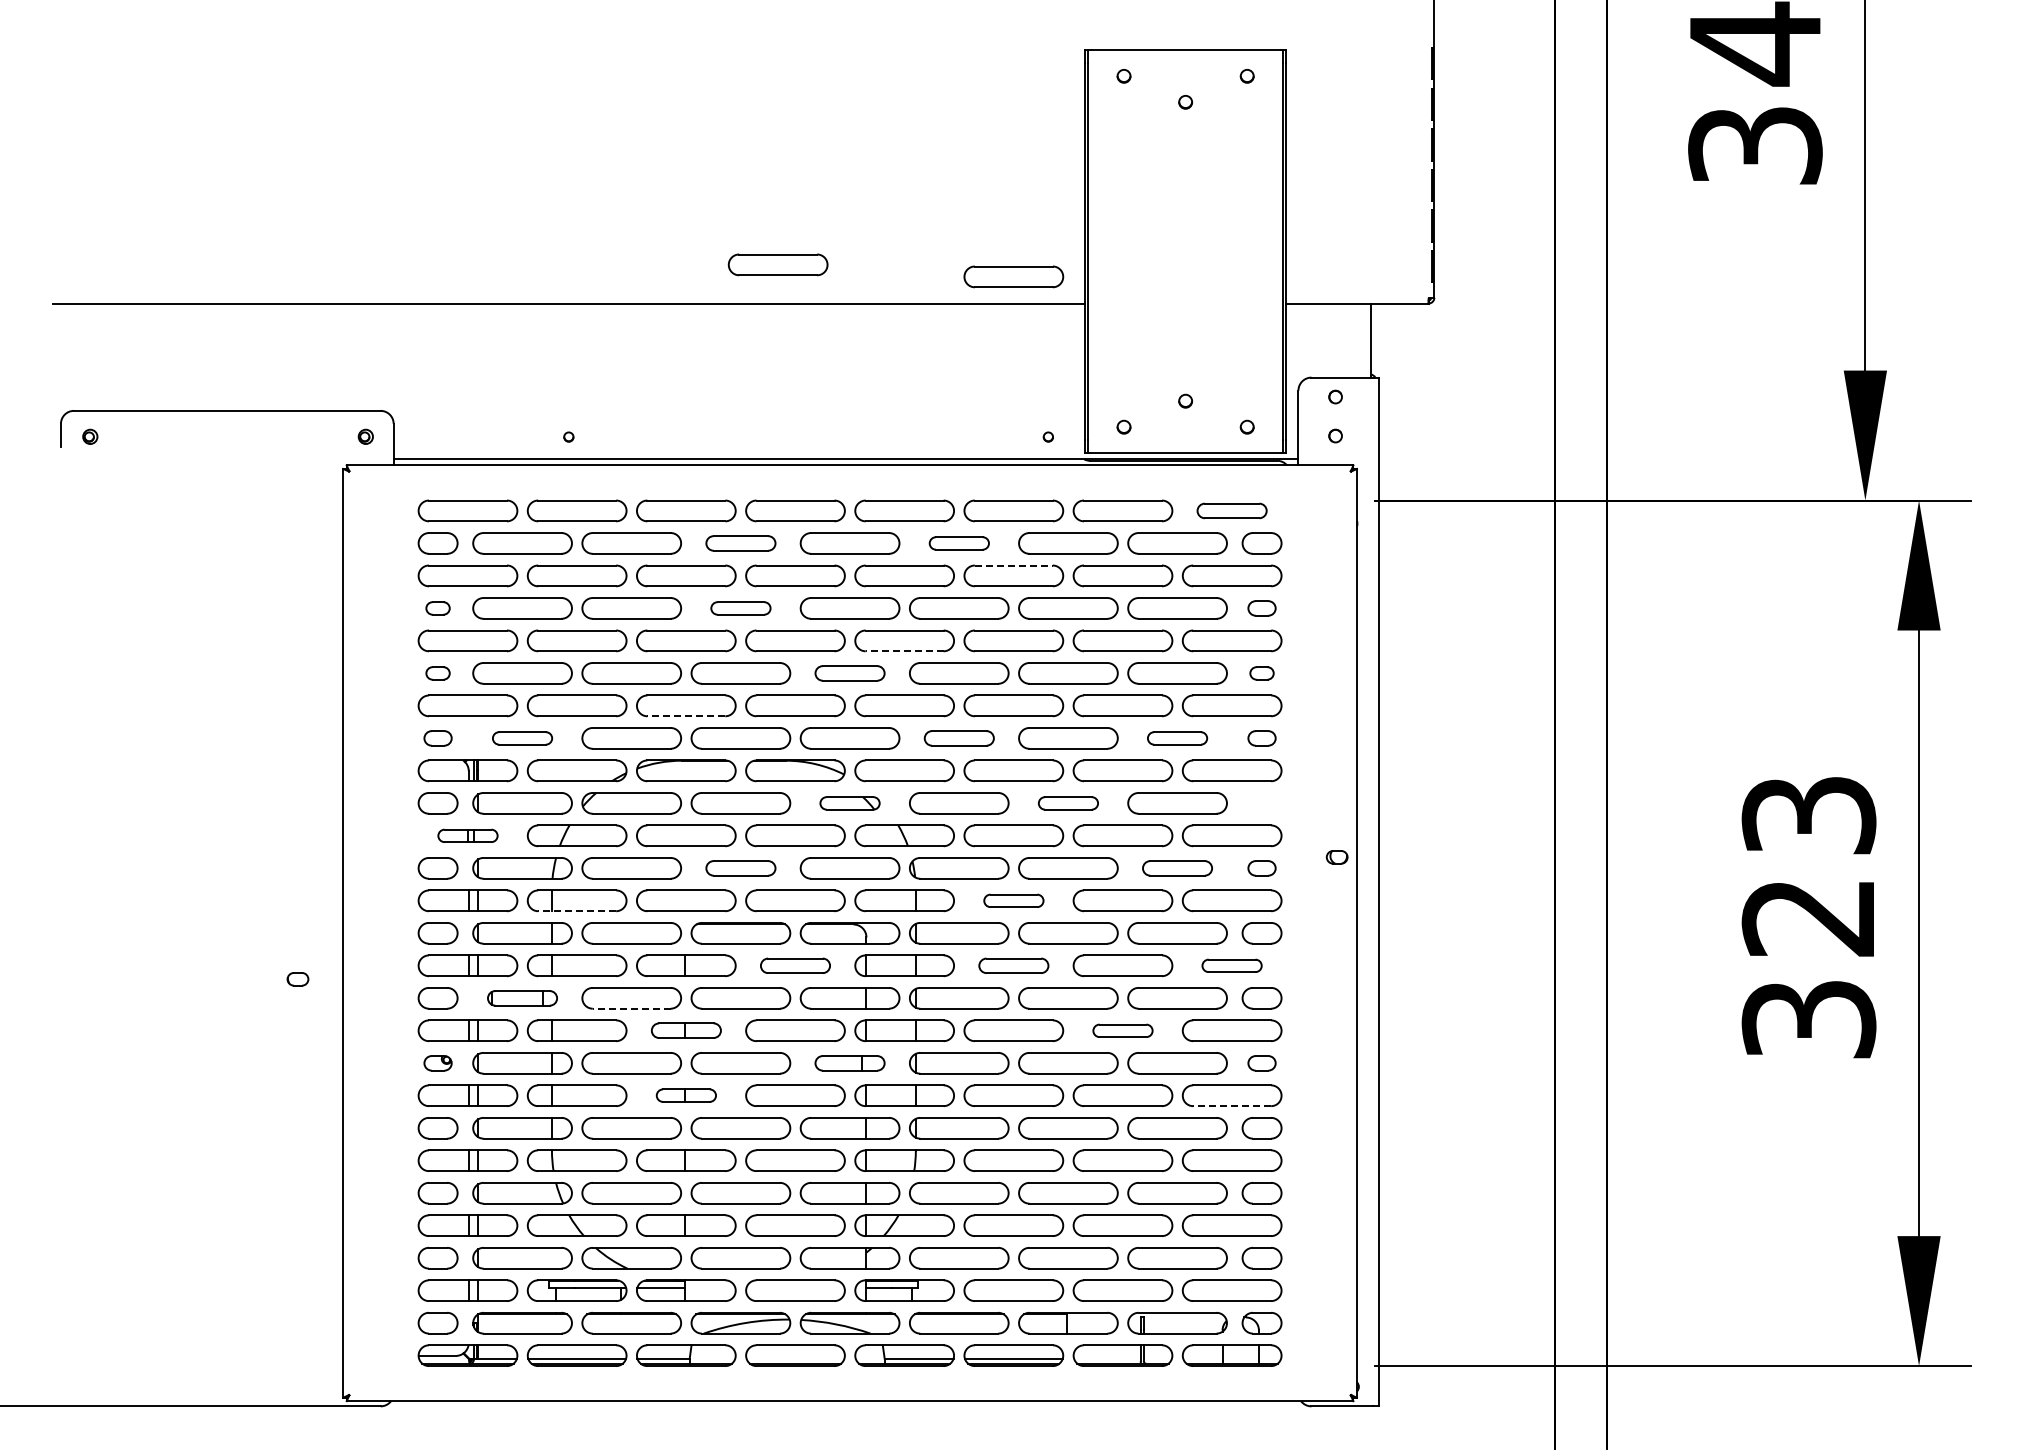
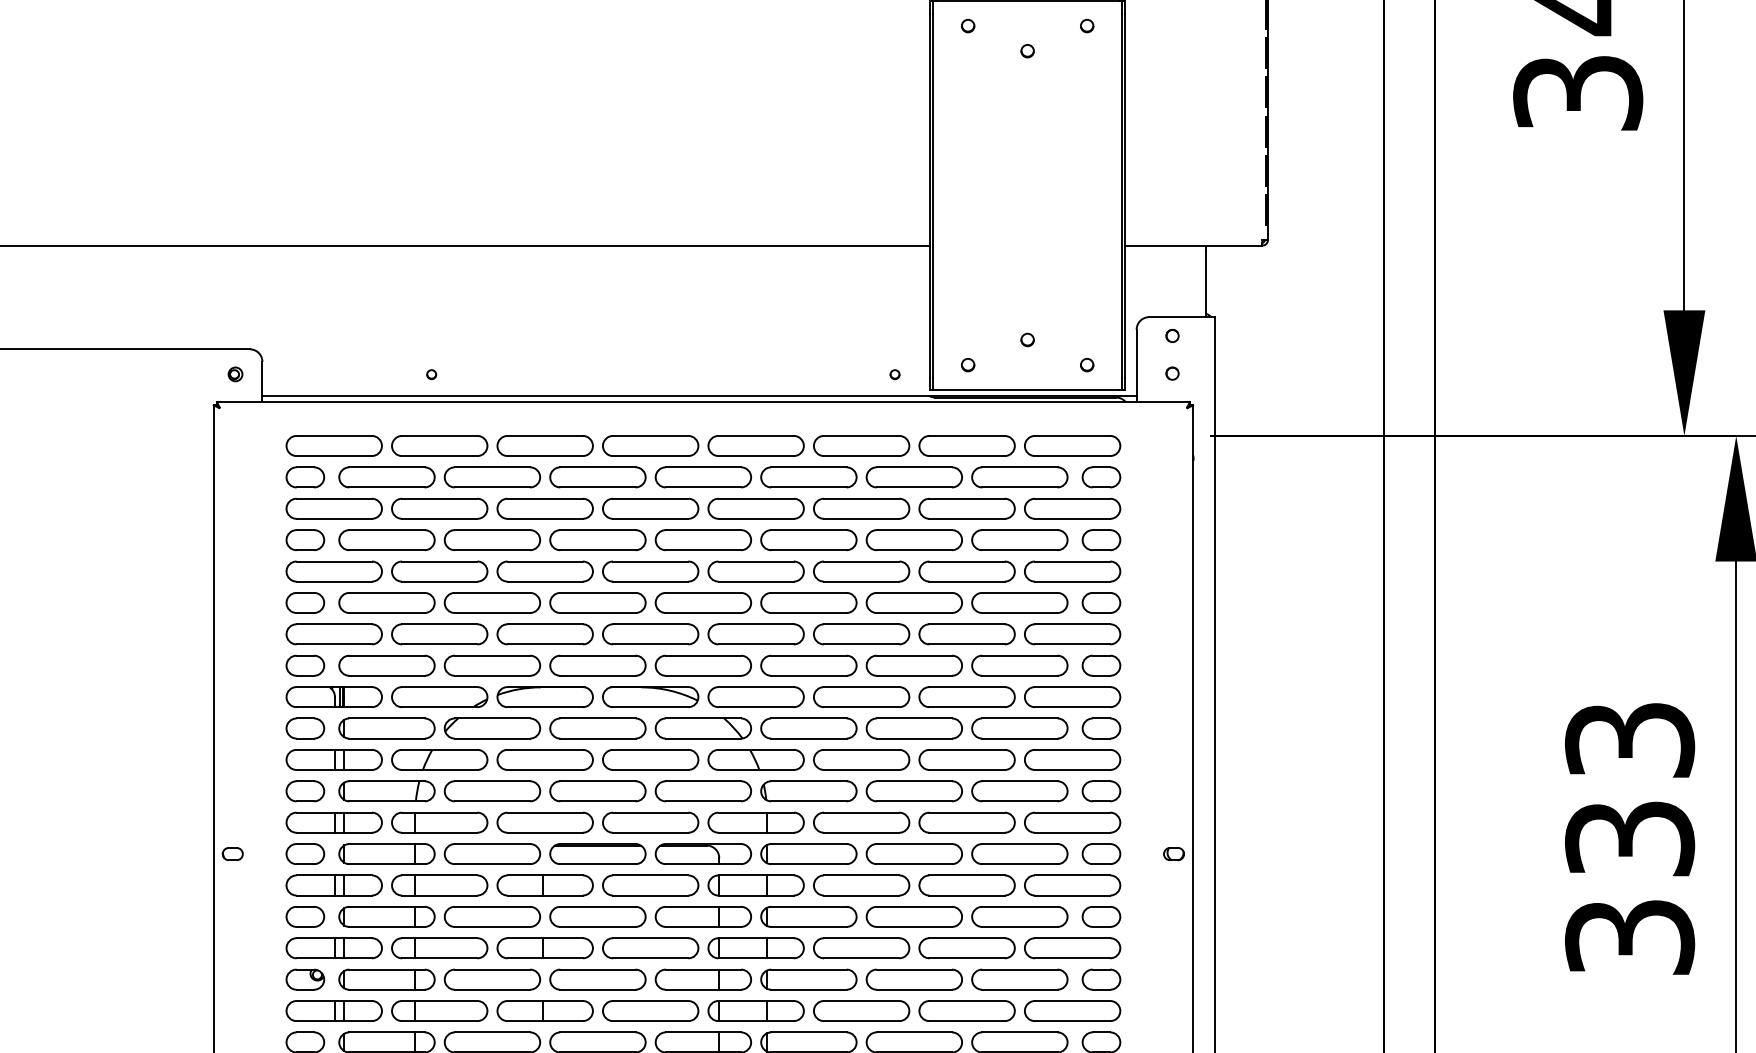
part: (777, 264) -> (633, 207), removed
part: (1013, 276) -> (861, 219), removed
part: (1231, 510) -> (1071, 445), size x1.43
part: (740, 543) -> (597, 477), size x1.43
part: (959, 543) -> (809, 477), size x1.67
line: (1013, 565) -> (861, 498), dashed -> solid
part: (437, 608) -> (304, 540), size x1.67
part: (740, 608) -> (597, 540), size x1.67
part: (1261, 608) -> (1100, 540), size x1.43
line: (904, 651) -> (755, 581), dashed -> solid
part: (437, 673) -> (304, 603), size x1.67
part: (849, 673) -> (702, 603), size x1.43
part: (1261, 673) -> (1100, 603), size x1.67
line: (686, 716) -> (545, 644), dashed -> solid
part: (437, 738) -> (304, 665), size x1.43
part: (522, 738) -> (386, 665), size x1.67
part: (959, 738) -> (809, 665), size x1.43
part: (1177, 738) -> (1019, 665), size x1.67
part: (1261, 738) -> (1100, 665), size x1.43
part: (849, 803) -> (702, 728), size x1.67
part: (1068, 803) -> (914, 728), size x1.67
part: (1261, 803) -> (1100, 728), added
part: (467, 835) -> (333, 759), size x1.67
part: (1336, 857) -> (1173, 854), moved
part: (740, 868) -> (597, 791), size x1.43
part: (1177, 868) -> (1019, 791), size x1.43
part: (1261, 868) -> (1100, 791), size x1.43
part: (1013, 900) -> (861, 822), size x1.67
line: (577, 911) -> (440, 833), dashed -> solid
text: (1808, 917) -> (1629, 838), 323 -> 333
part: (795, 965) -> (650, 885), size x1.43
part: (1013, 965) -> (861, 885), size x1.43
part: (1231, 965) -> (1071, 885), size x1.67
part: (297, 979) -> (232, 854), moved
part: (522, 998) -> (386, 917), size x1.43
line: (631, 1008) -> (492, 926), dashed -> solid
part: (686, 1030) -> (545, 947), size x1.43
part: (1122, 1030) -> (966, 947), size x1.67
part: (437, 1063) -> (304, 979), size x1.43
part: (849, 1063) -> (702, 979), size x1.43
part: (1261, 1063) -> (1100, 979), size x1.43
part: (686, 1095) -> (545, 1010), size x1.67
line: (1232, 1106) -> (1072, 1021), dashed -> solid

